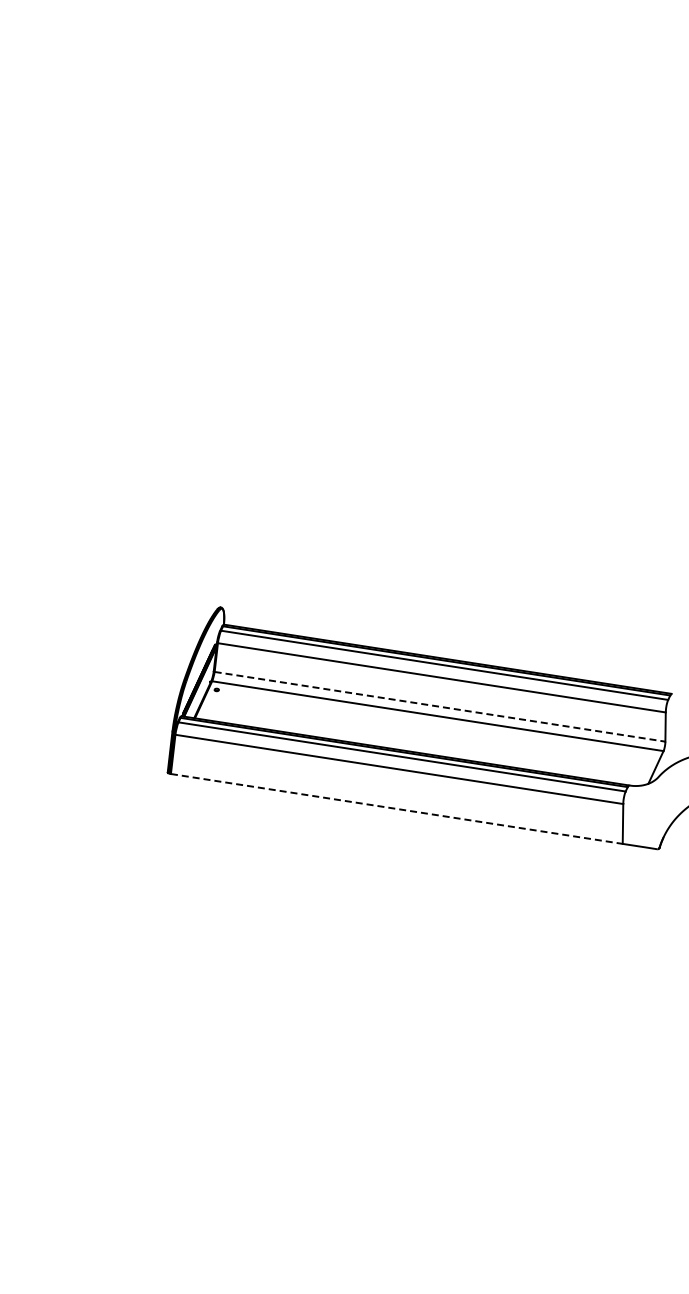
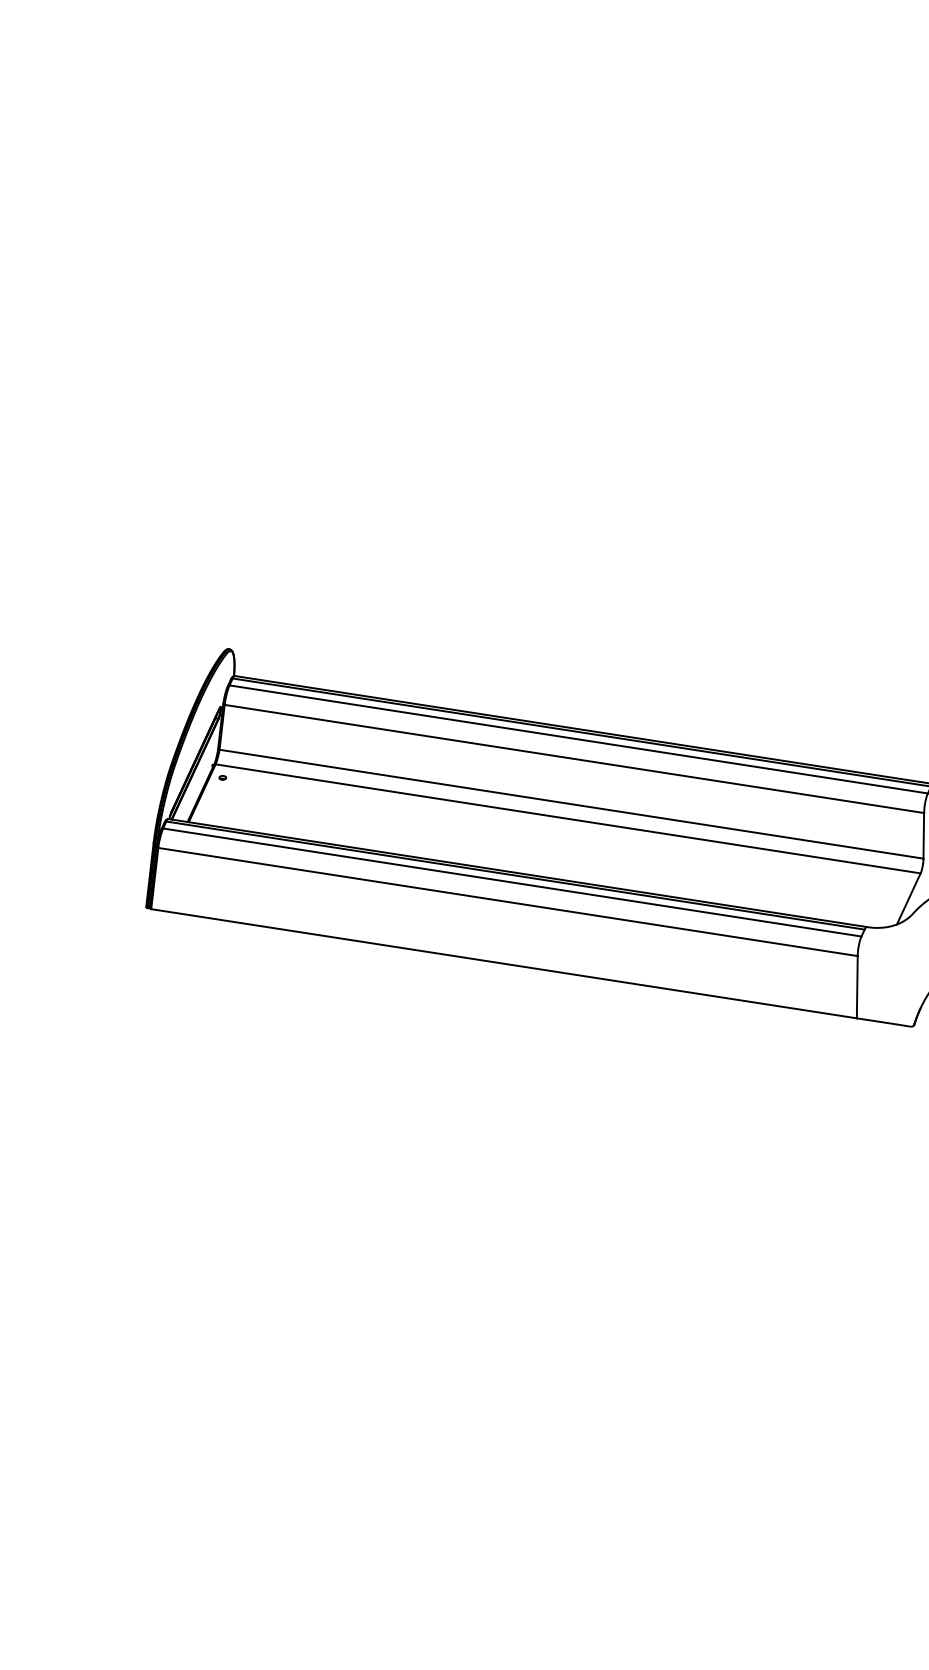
line: (440, 706) -> (572, 803), dashed -> solid
line: (396, 808) -> (503, 963), dashed -> solid

